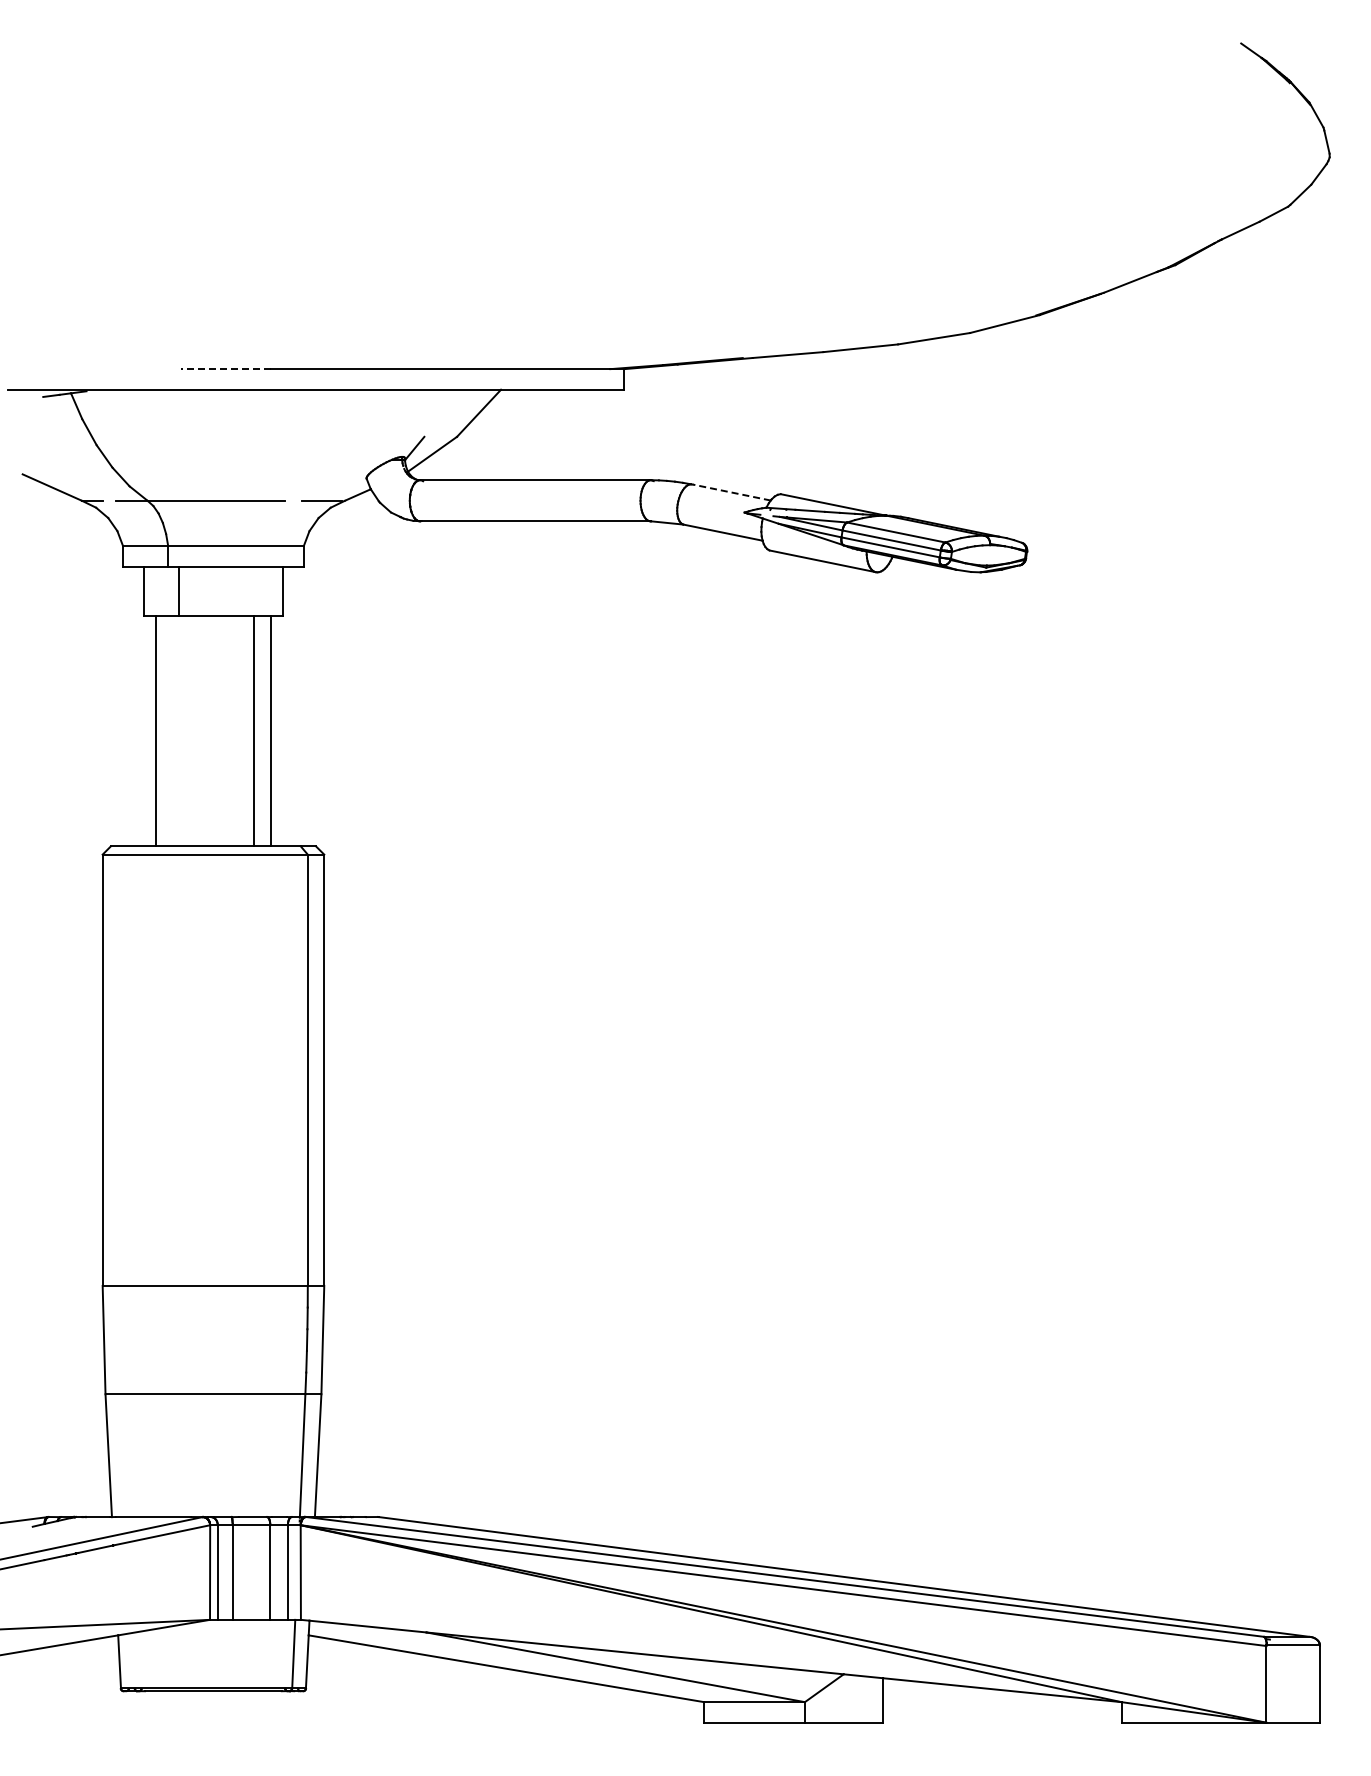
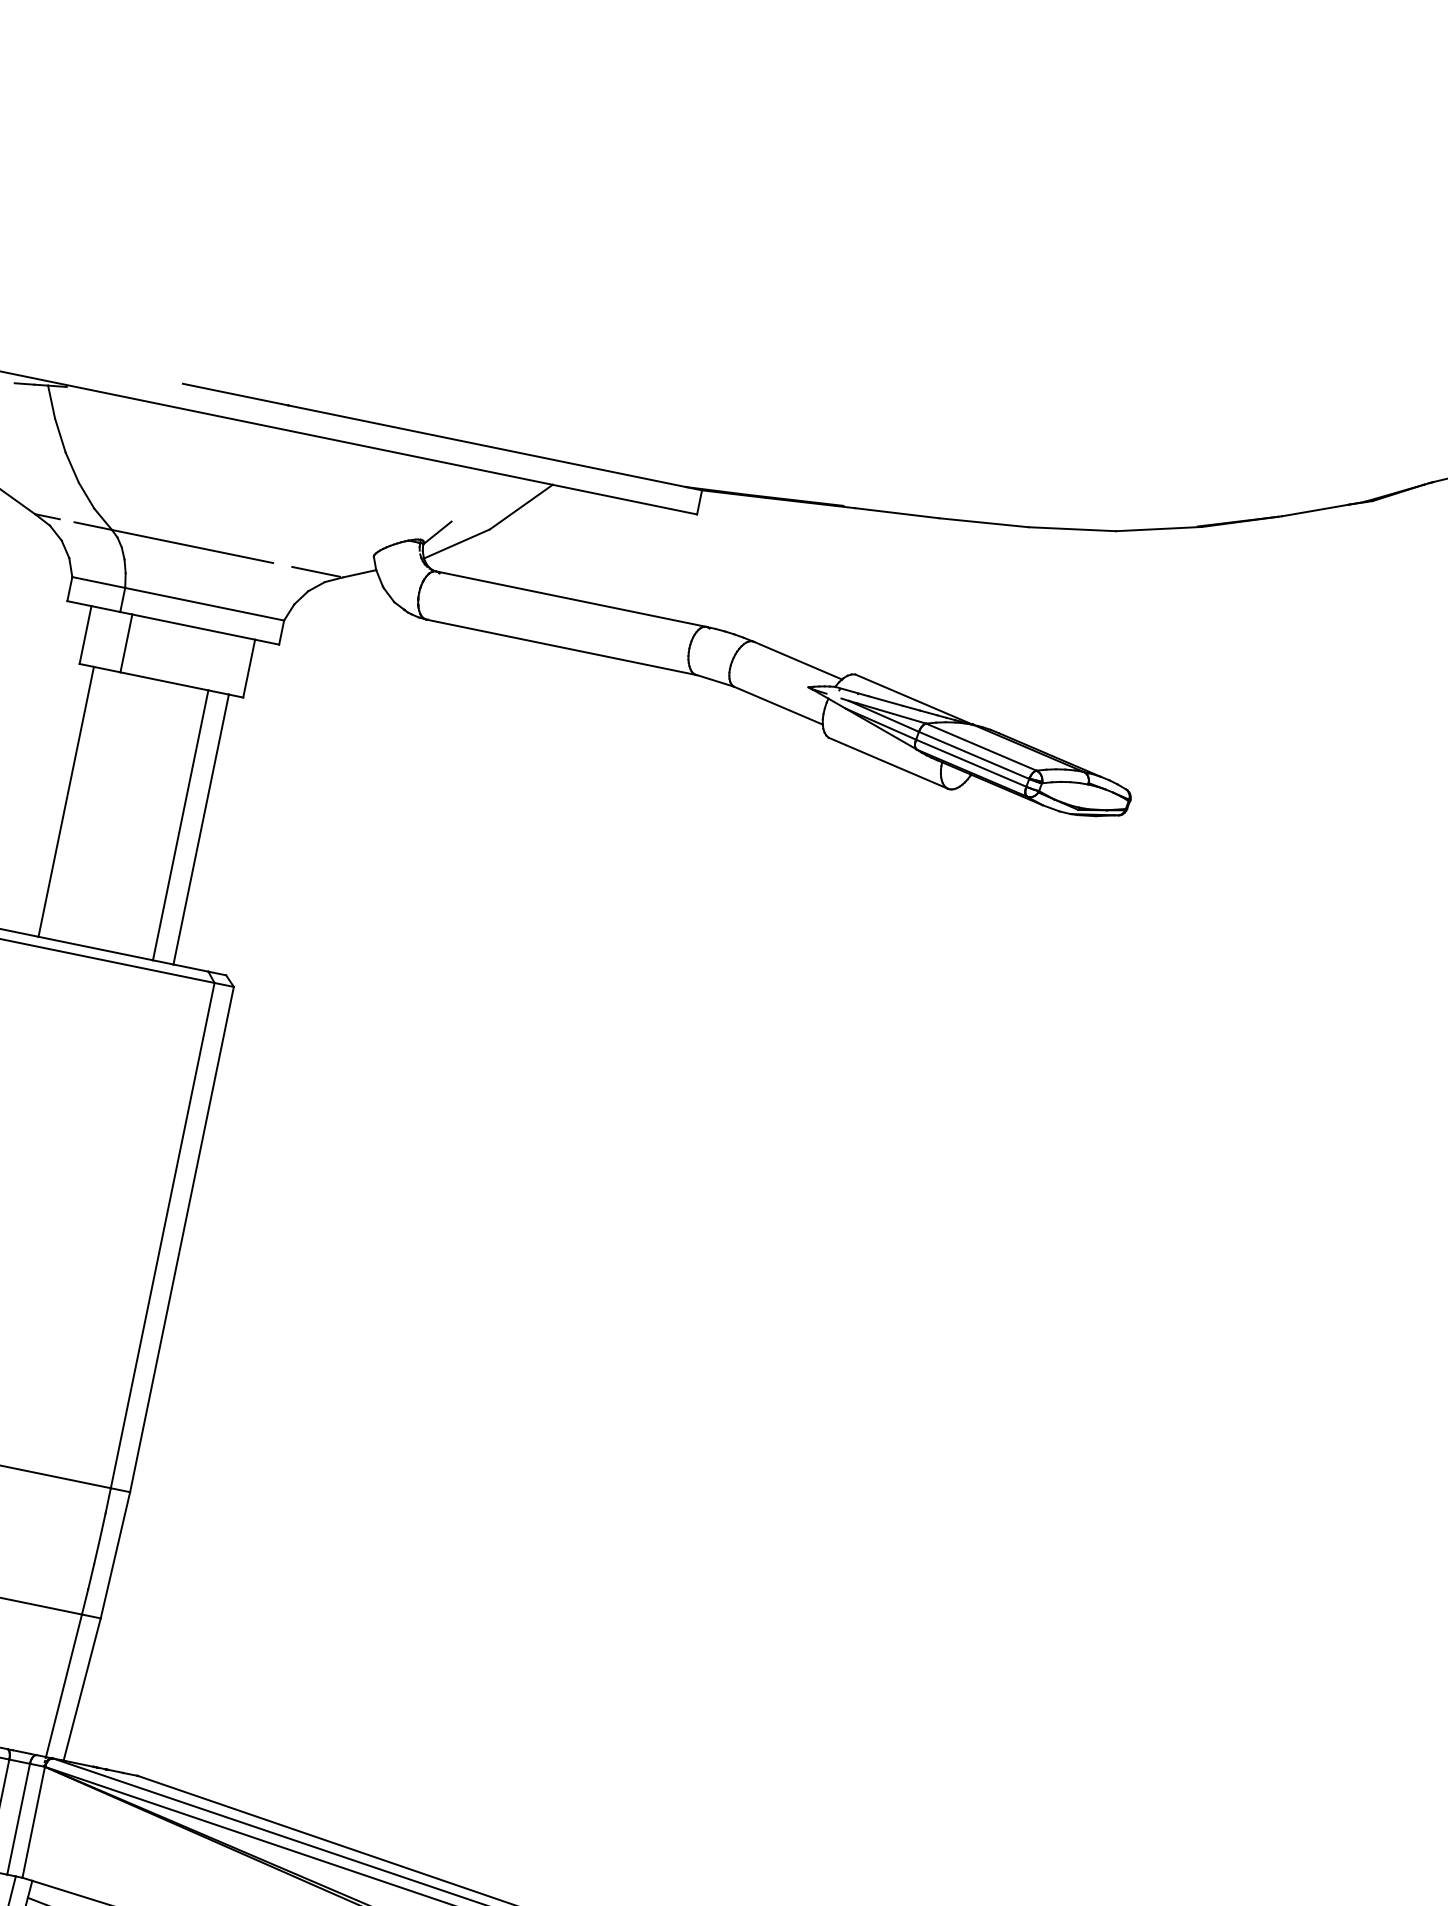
line: (226, 369) -> (235, 395), dashed -> solid
line: (731, 492) -> (797, 660), dashed -> solid

